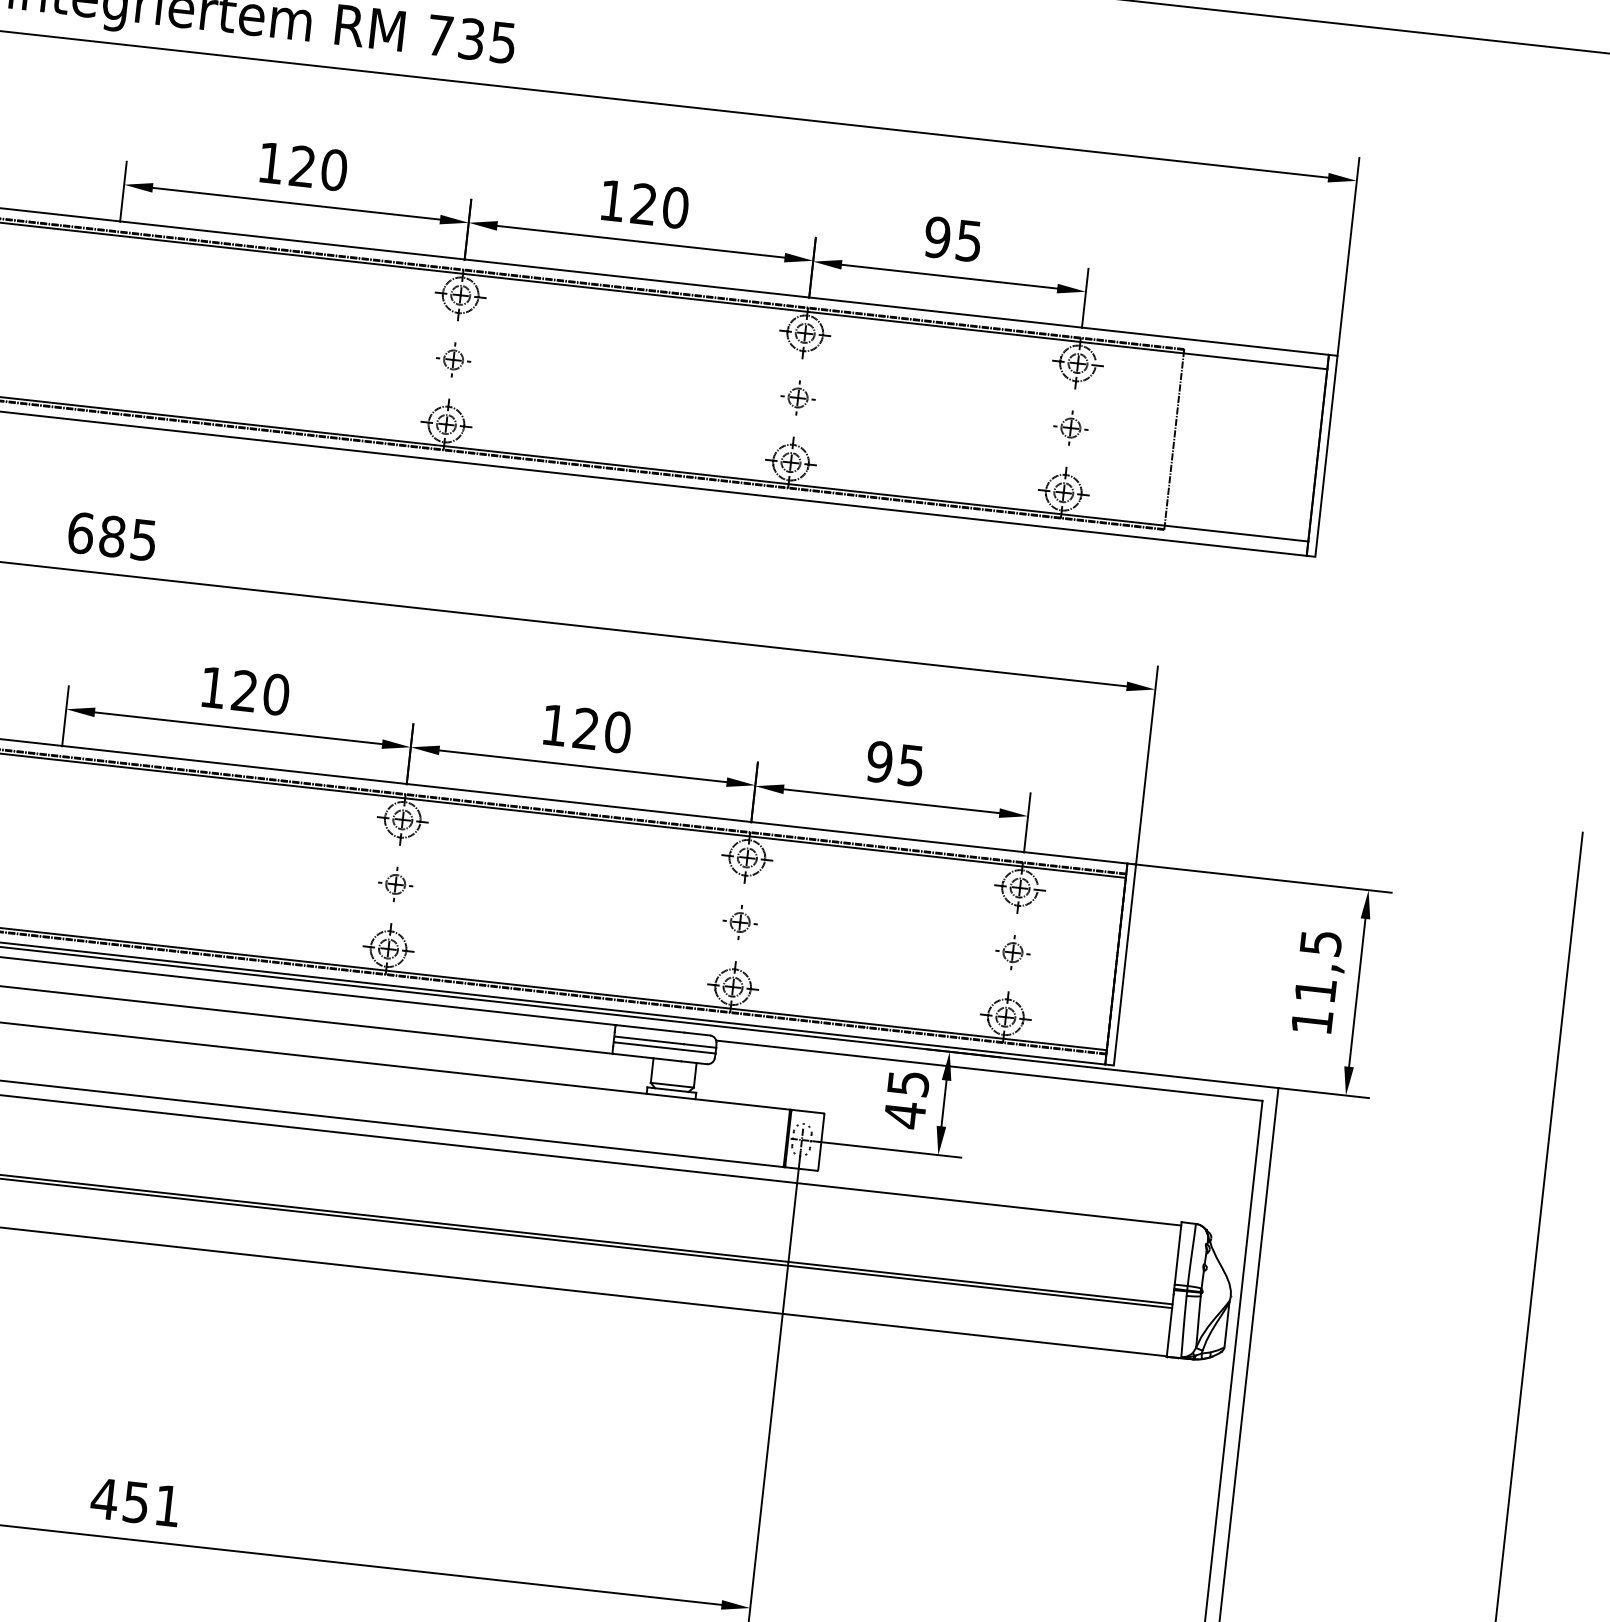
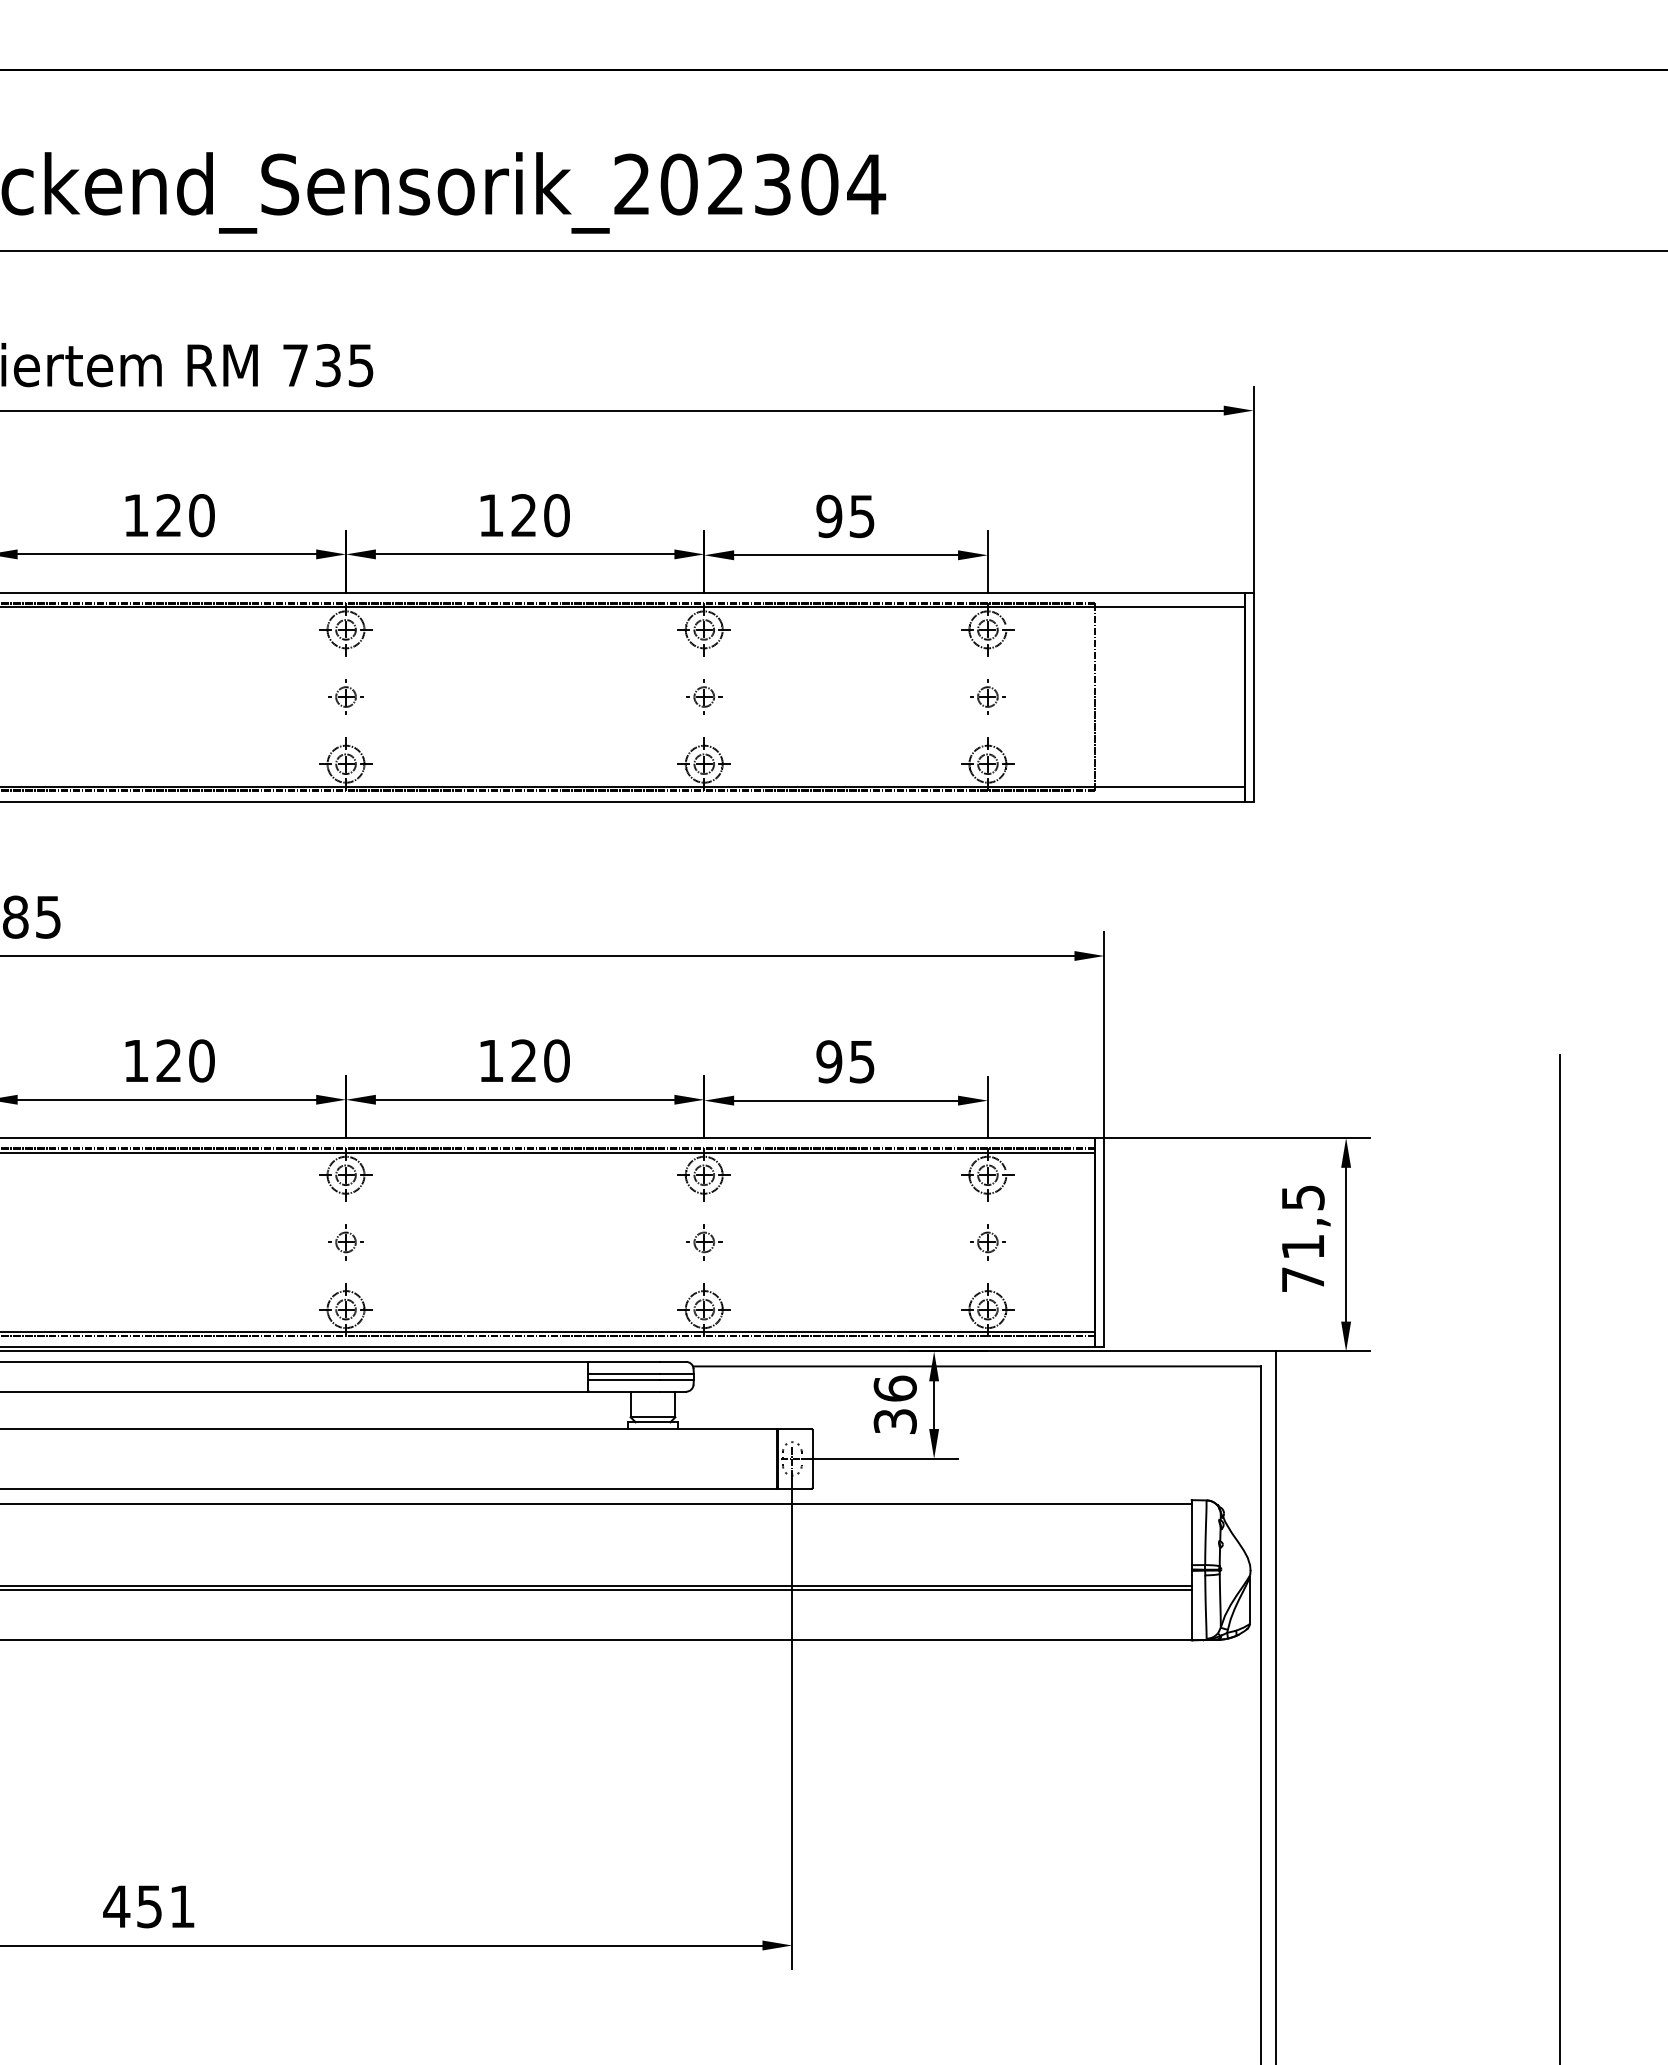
text: (1311, 1021) -> (1302, 1279), 11,5 -> 71,5
text: (905, 1099) -> (894, 1405), 45 -> 36

